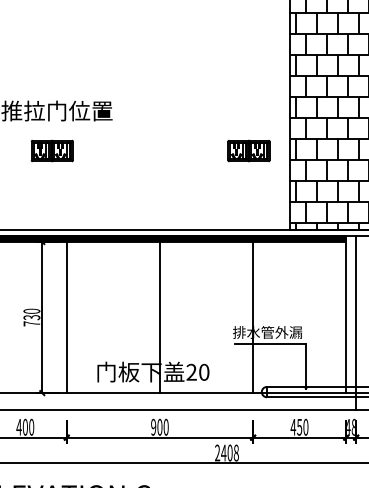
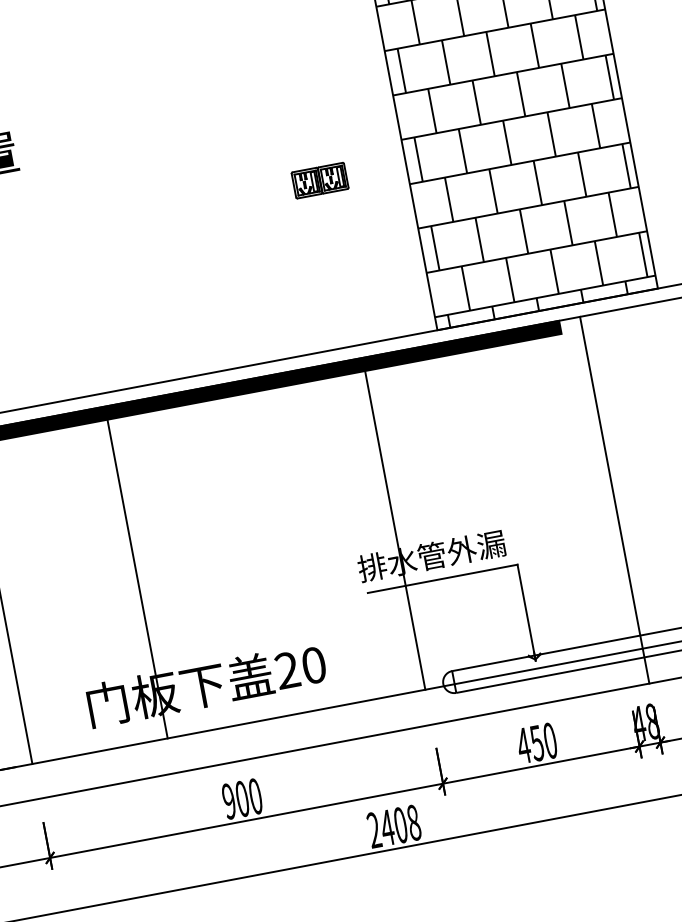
part: (248, 150) -> (318, 179), size x0.6
line: (346, 314) -> (591, 486), removed
line: (159, 317) -> (136, 579), moved

